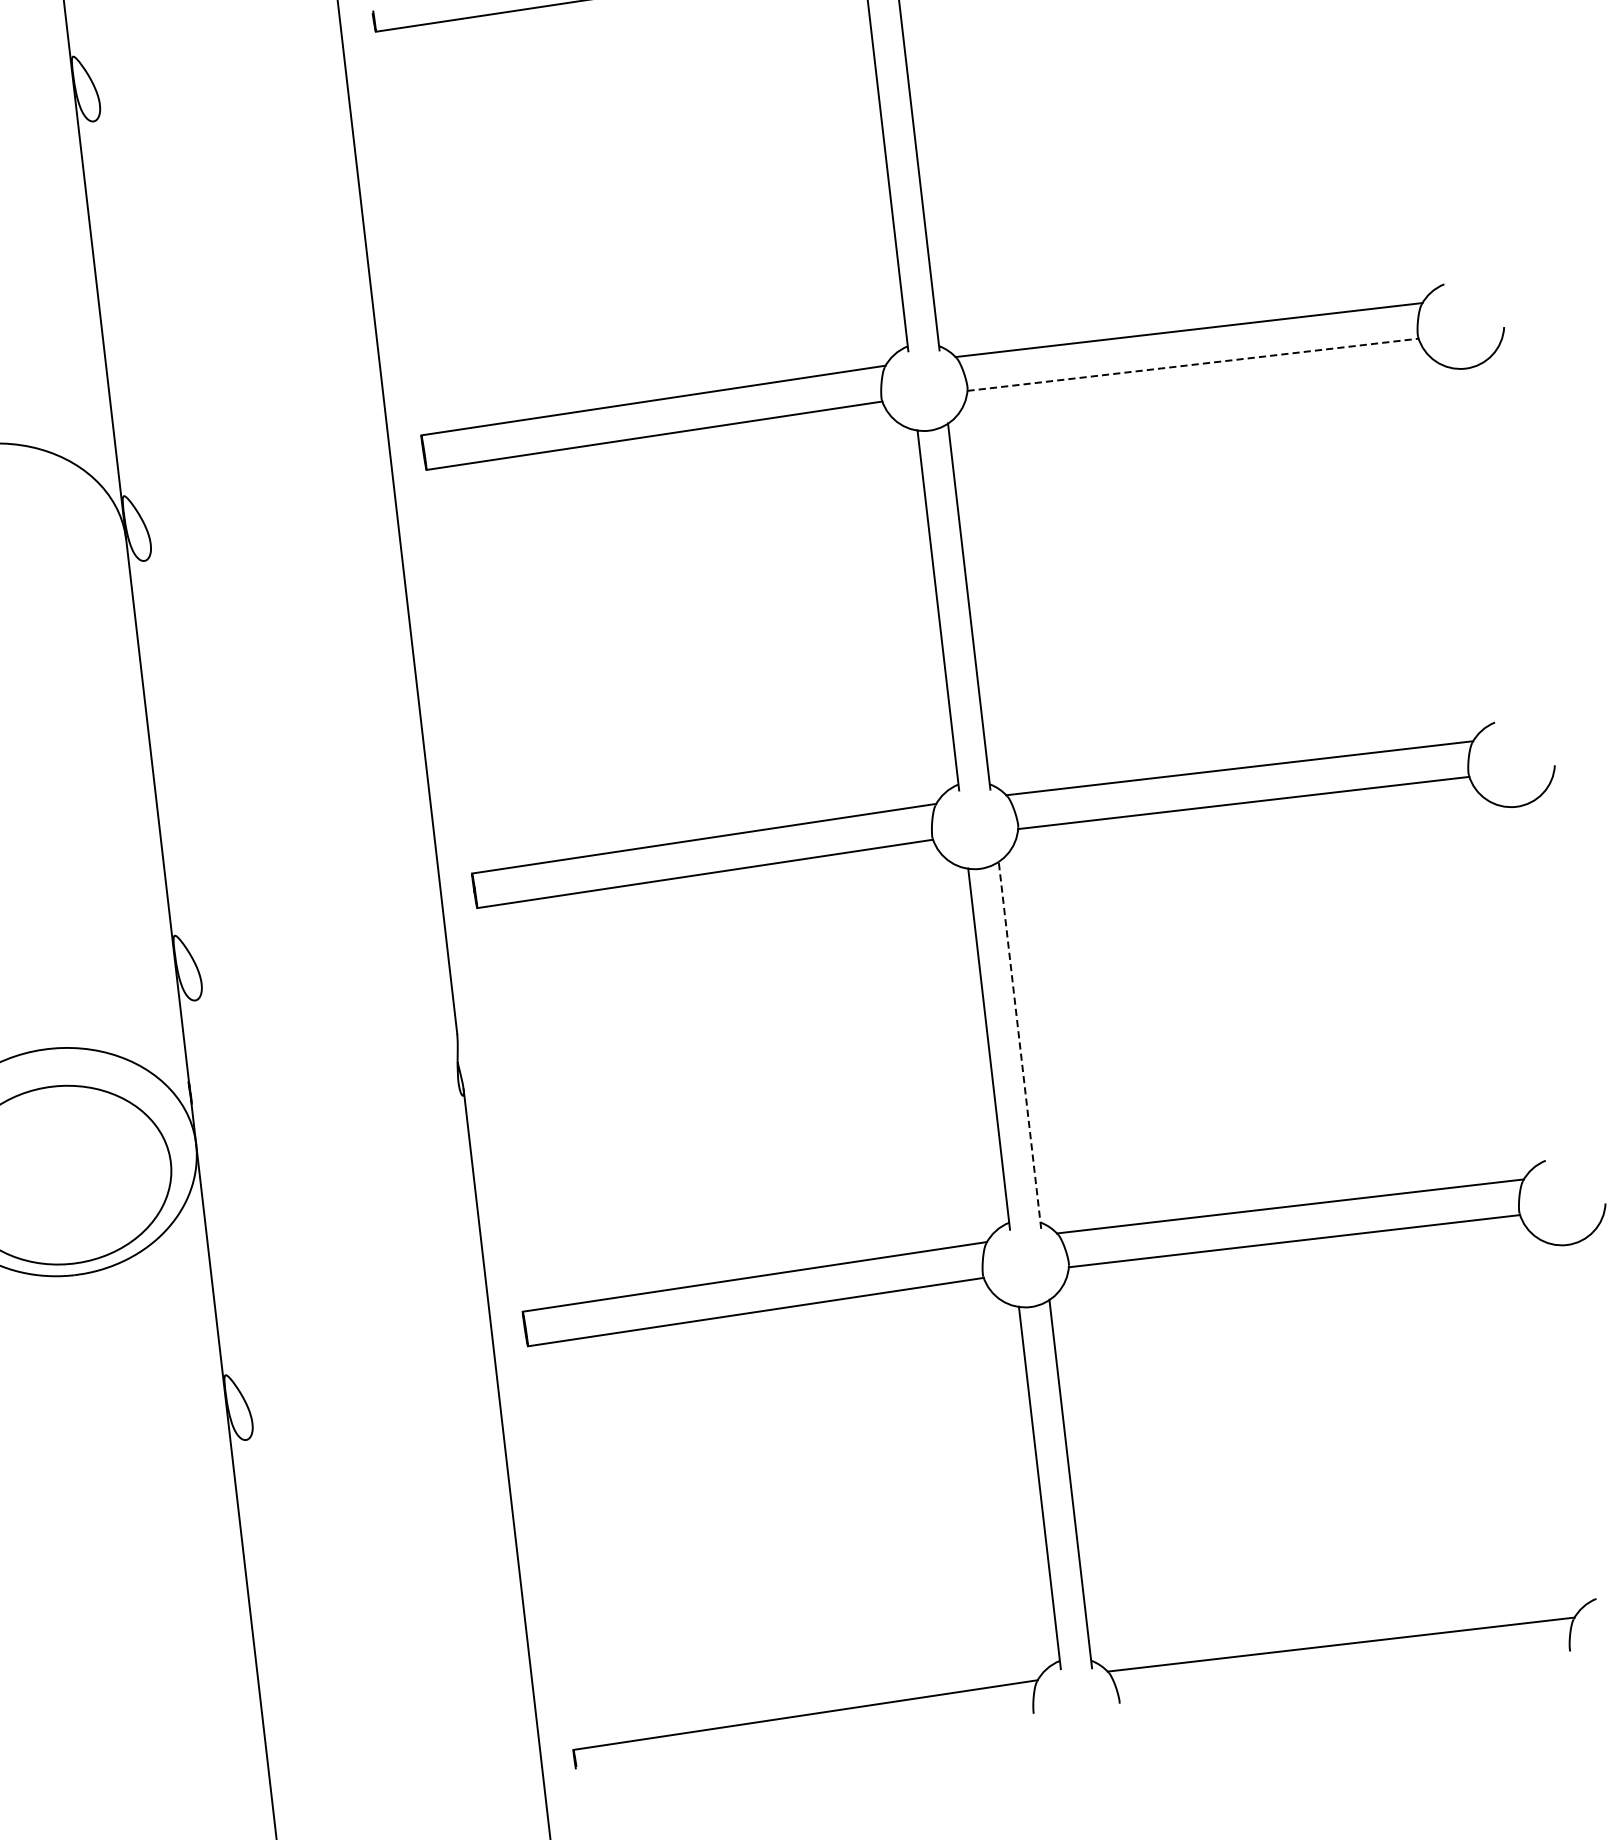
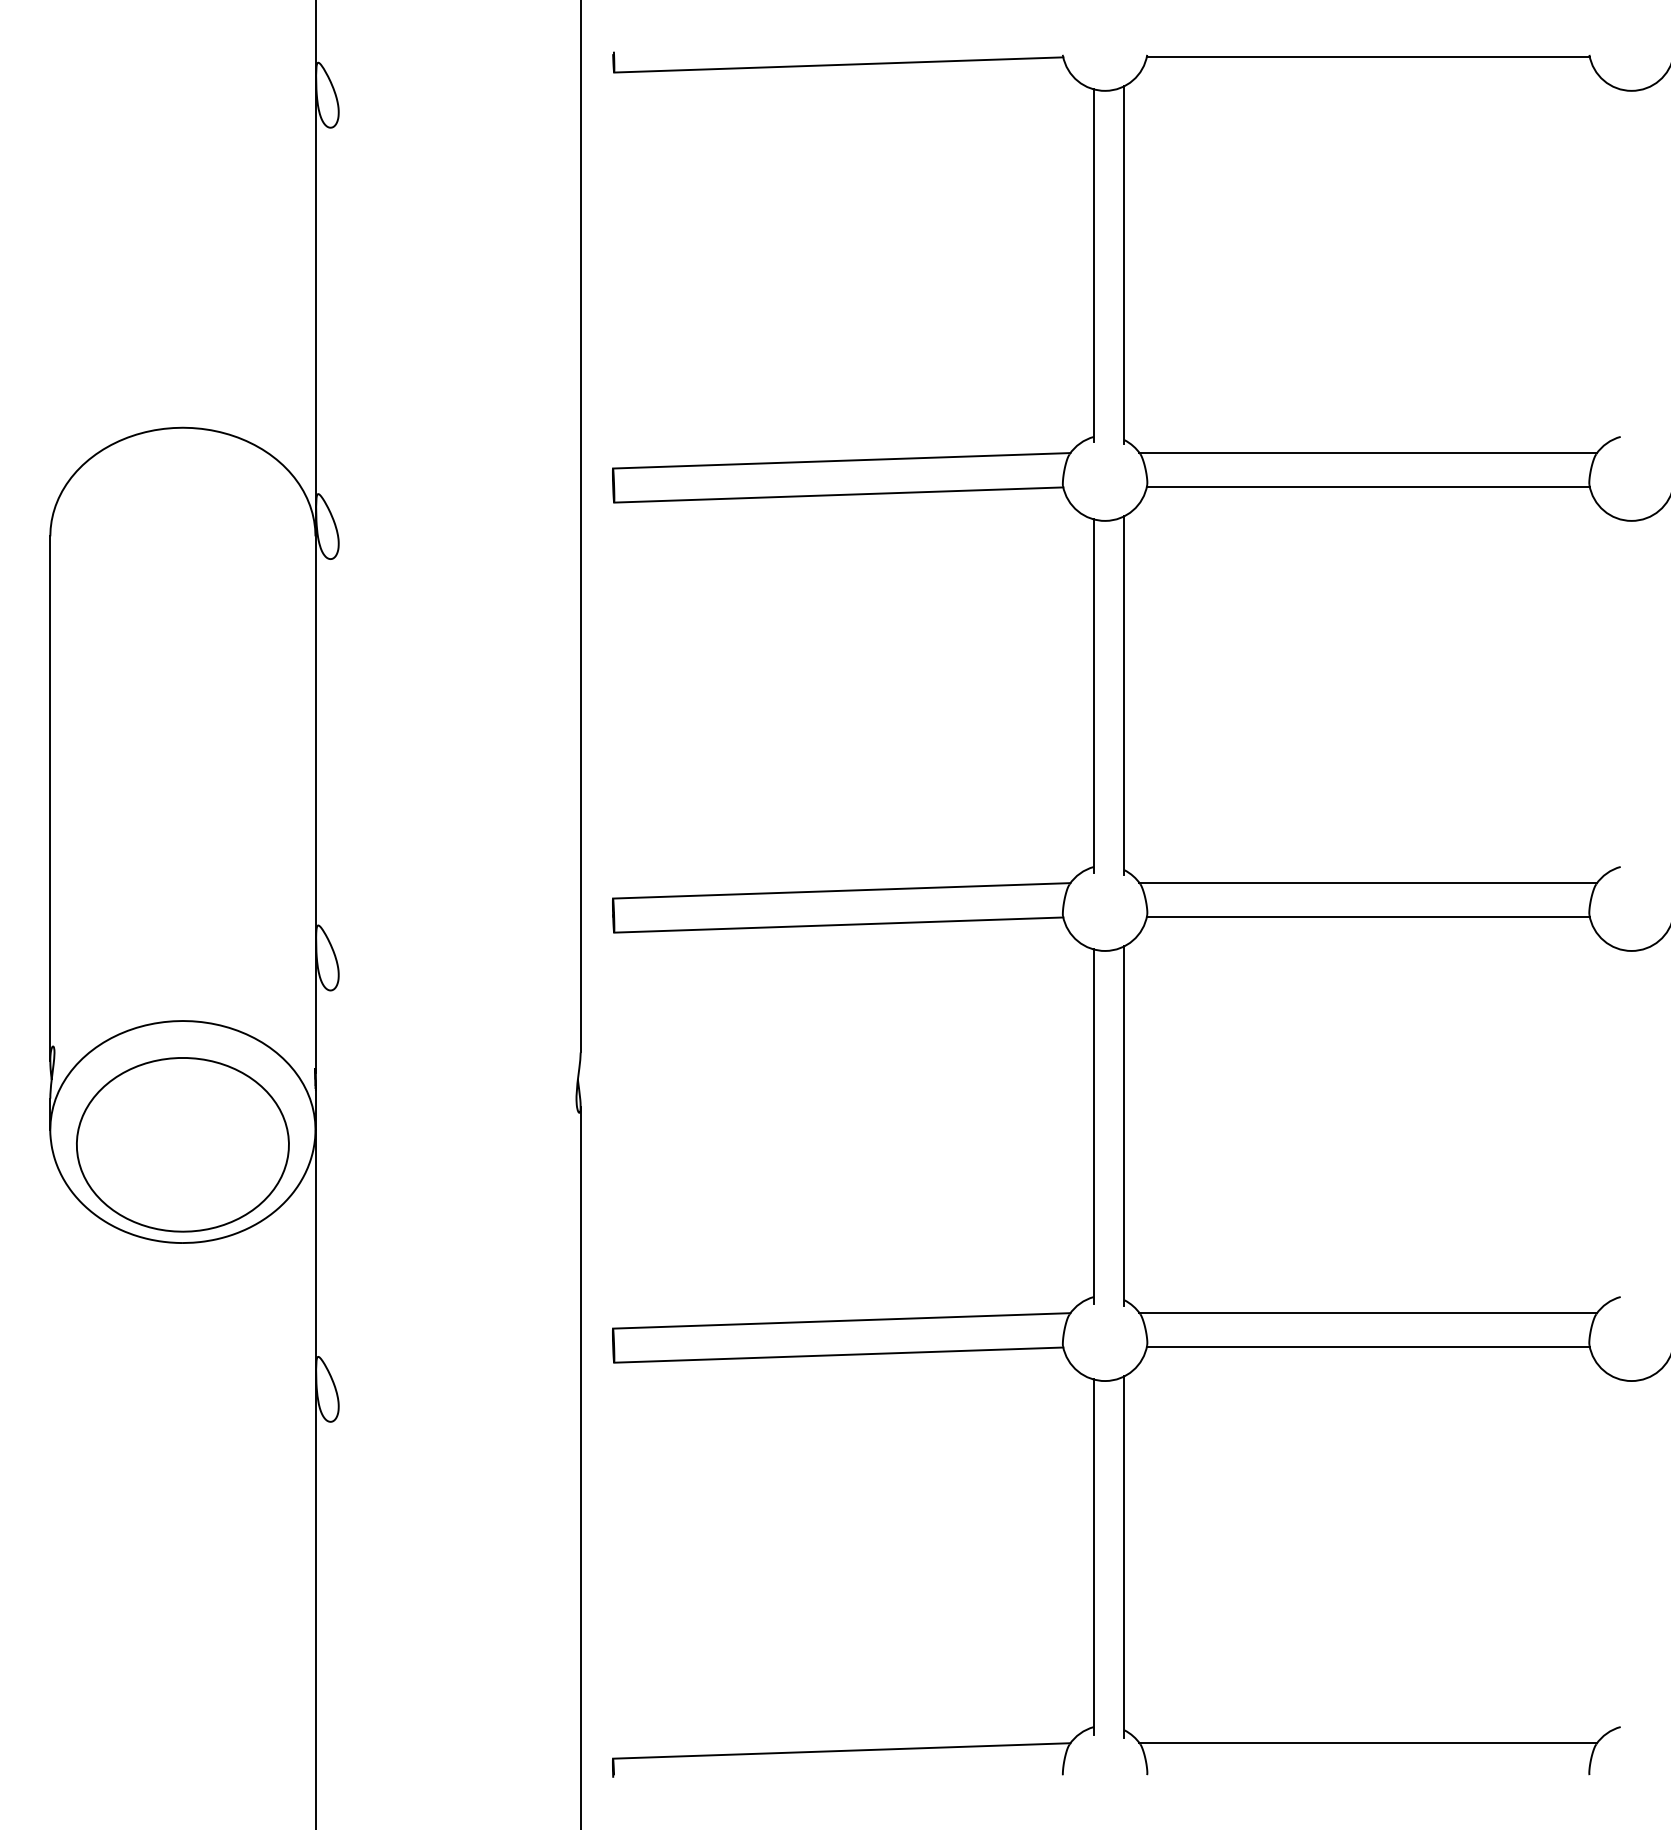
line: (1193, 364) -> (1368, 486), dashed -> solid
line: (1019, 1044) -> (1124, 1125), dashed -> solid

